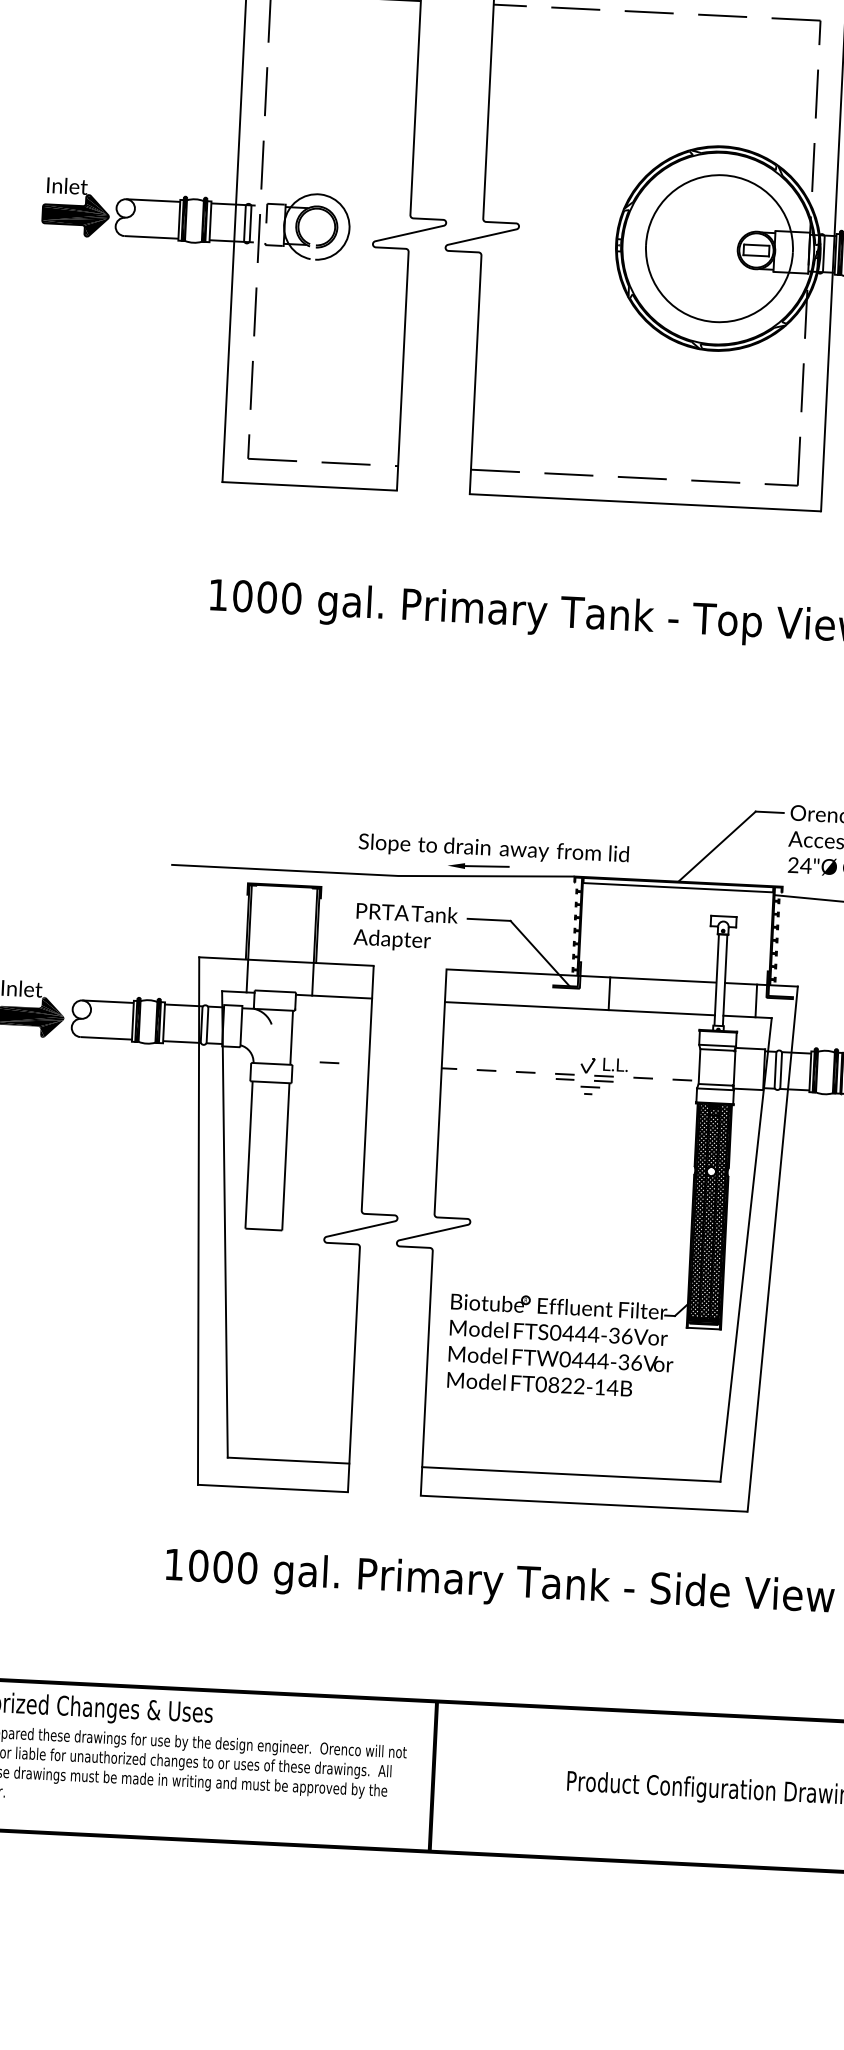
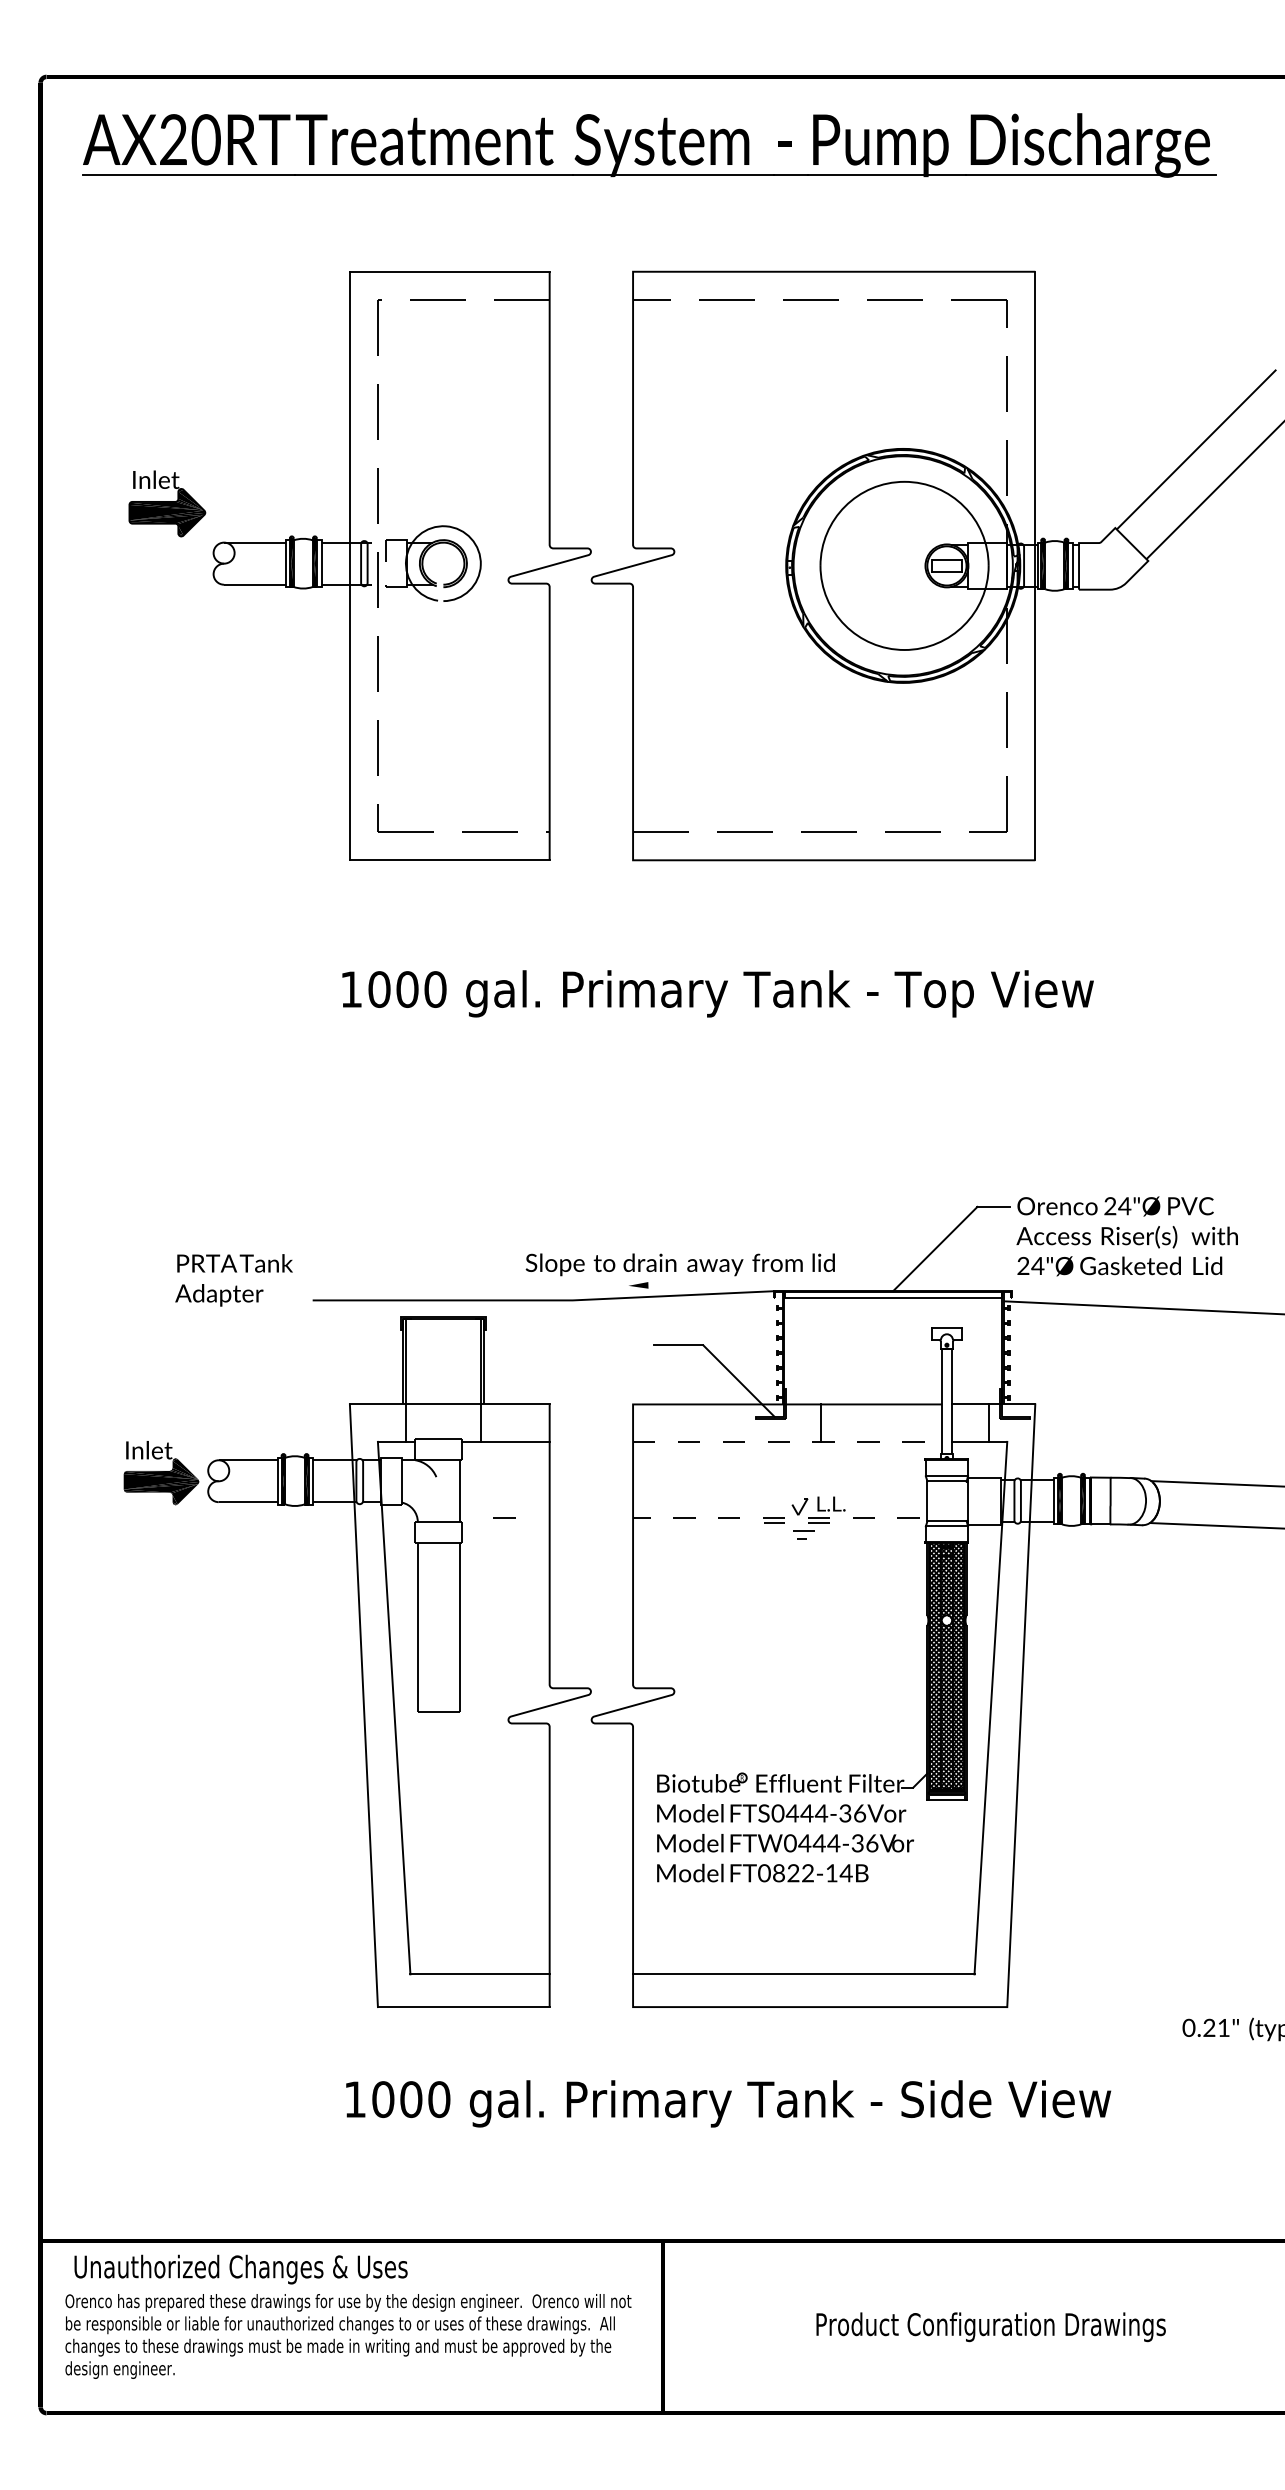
part: (76, 207) -> (167, 503), moved
line: (486, 866) -> (673, 1284), removed
text: (405, 928) -> (233, 1280), moved
line: (579, 1008) -> (787, 1441), solid -> dashed

